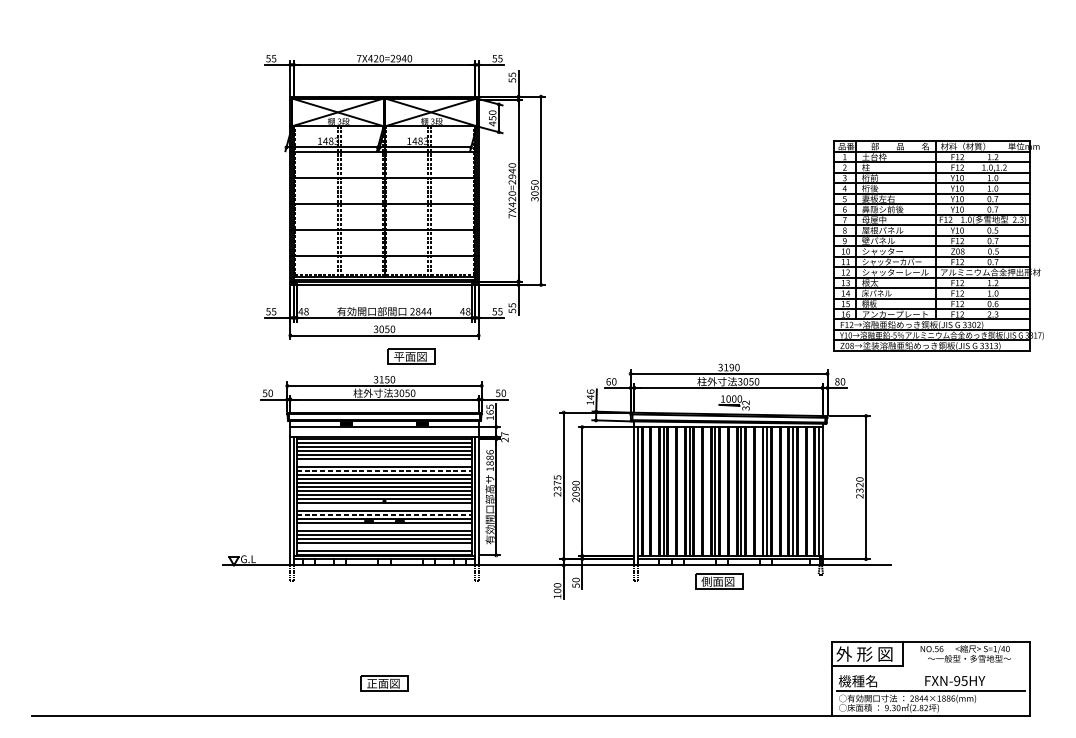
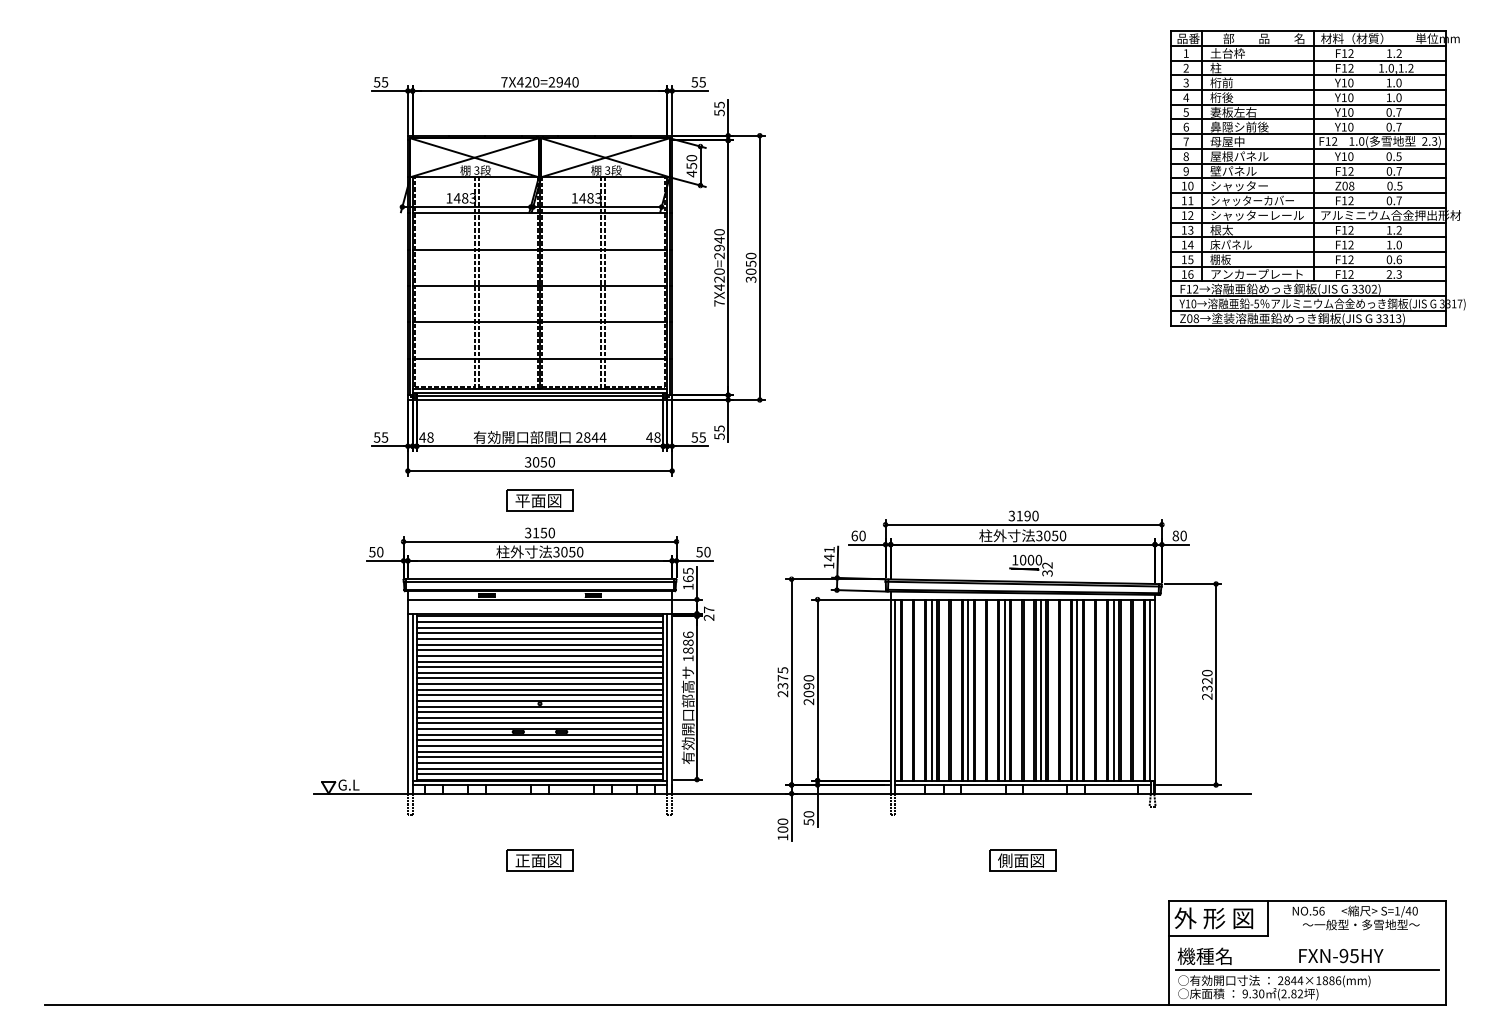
part: (938, 246) -> (1317, 178), moved
part: (411, 356) -> (539, 500), moved
text: (590, 391) -> (829, 549), 146 -> 141
line: (384, 463) -> (539, 650), added
line: (384, 471) -> (540, 661), dashed -> solid
line: (384, 507) -> (539, 712), added
line: (384, 515) -> (540, 723), dashed -> solid
line: (384, 527) -> (539, 740), added
line: (384, 547) -> (539, 768), added
part: (718, 581) -> (1022, 860), moved
part: (384, 683) -> (539, 860), moved

